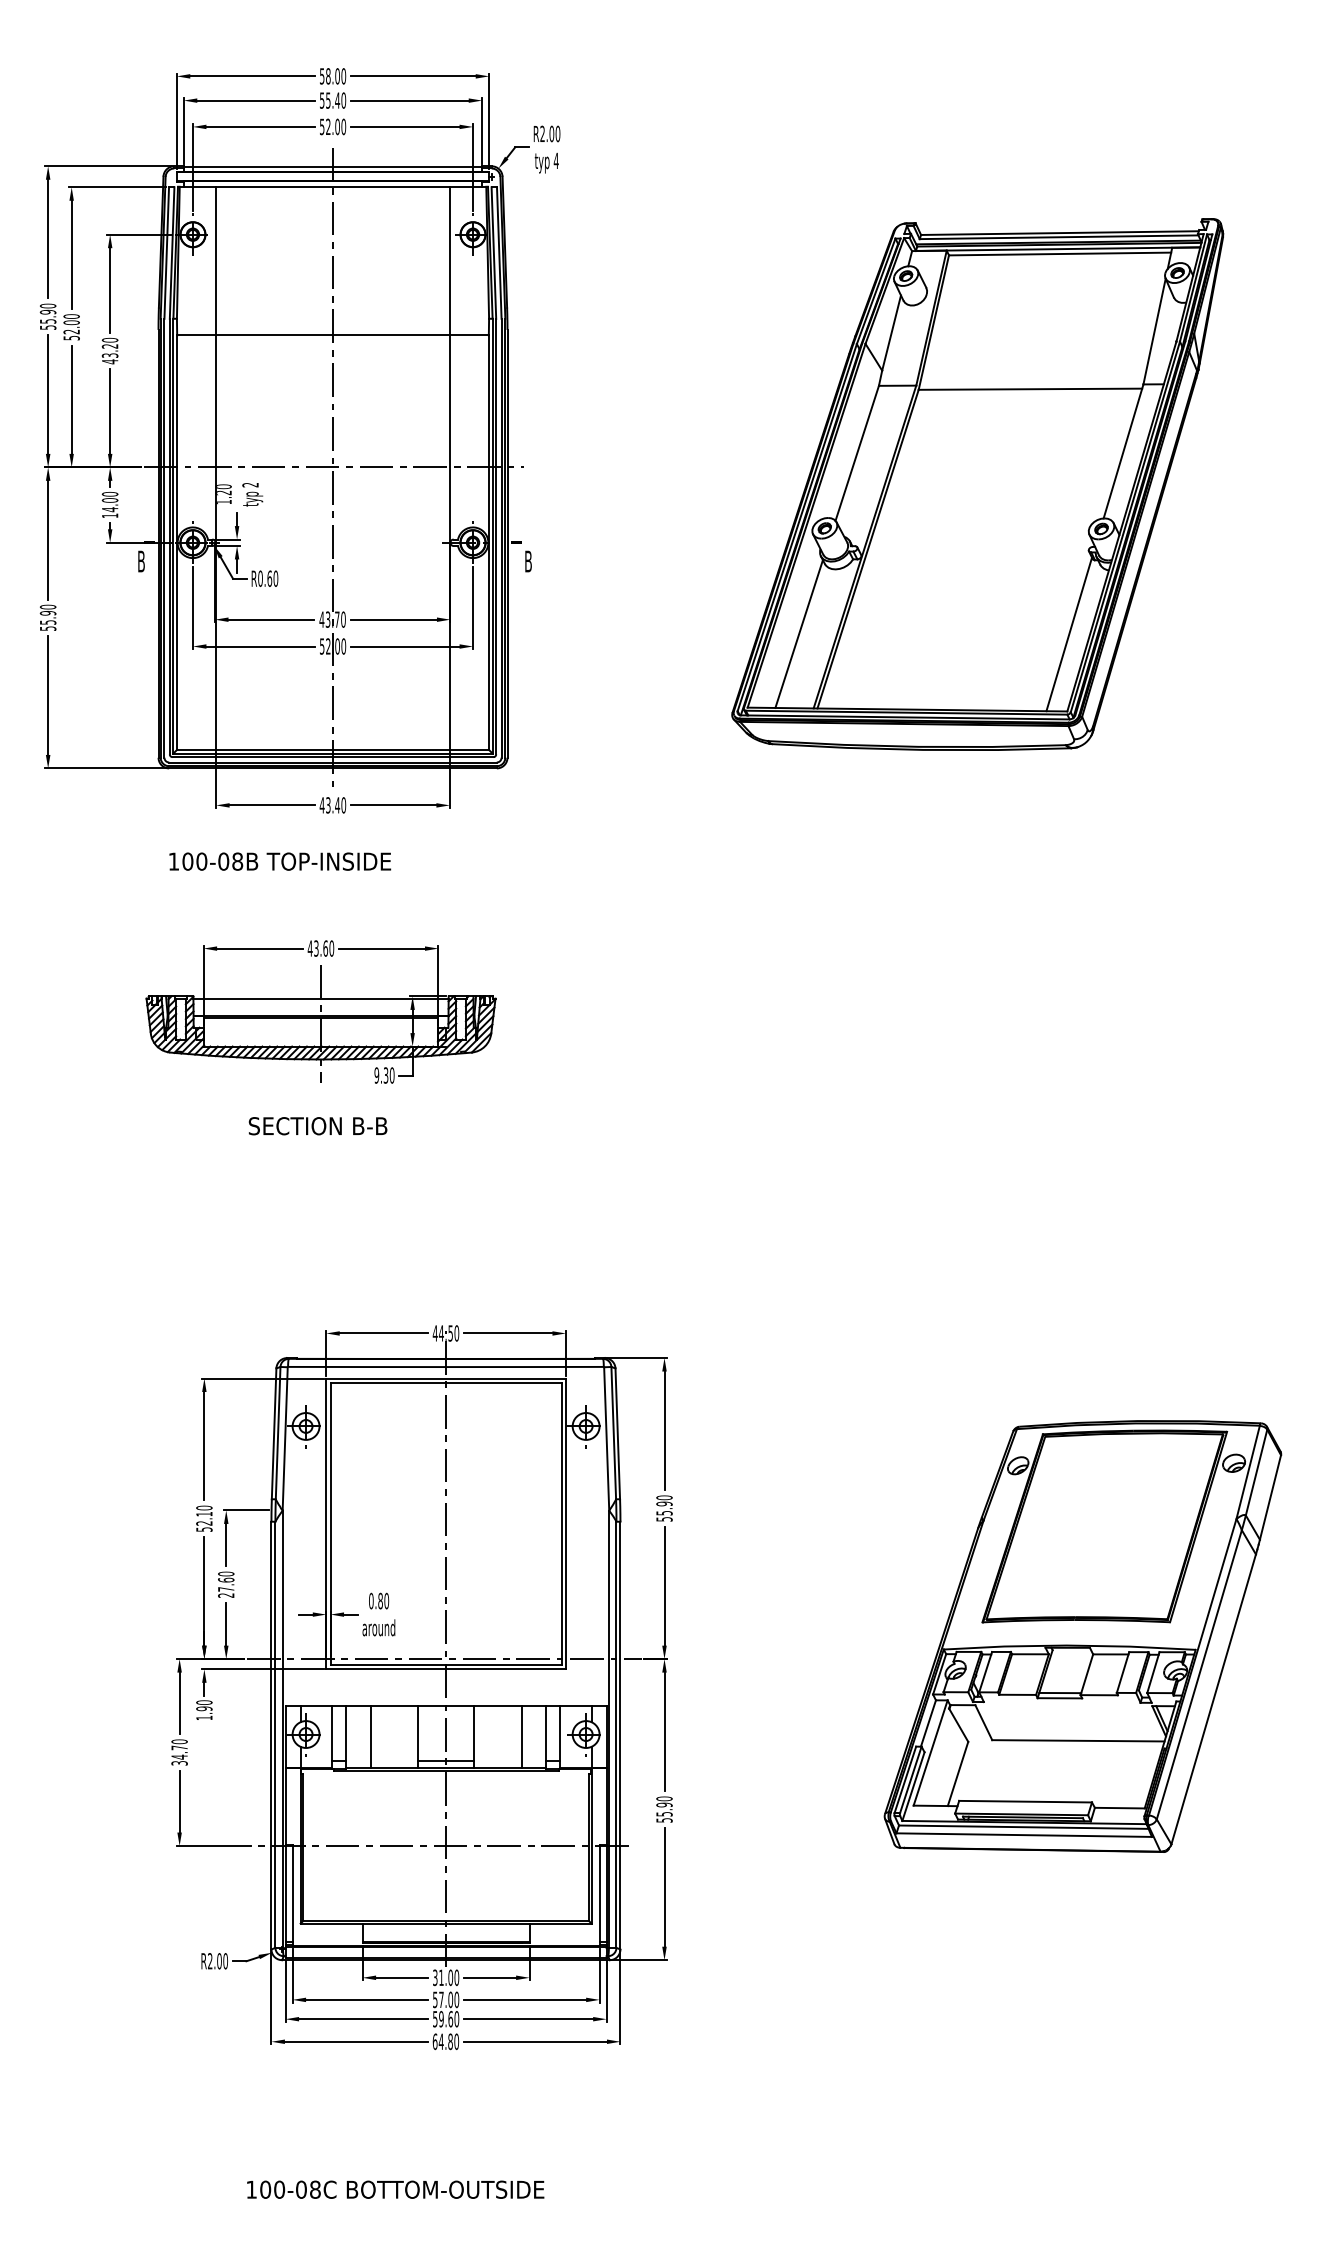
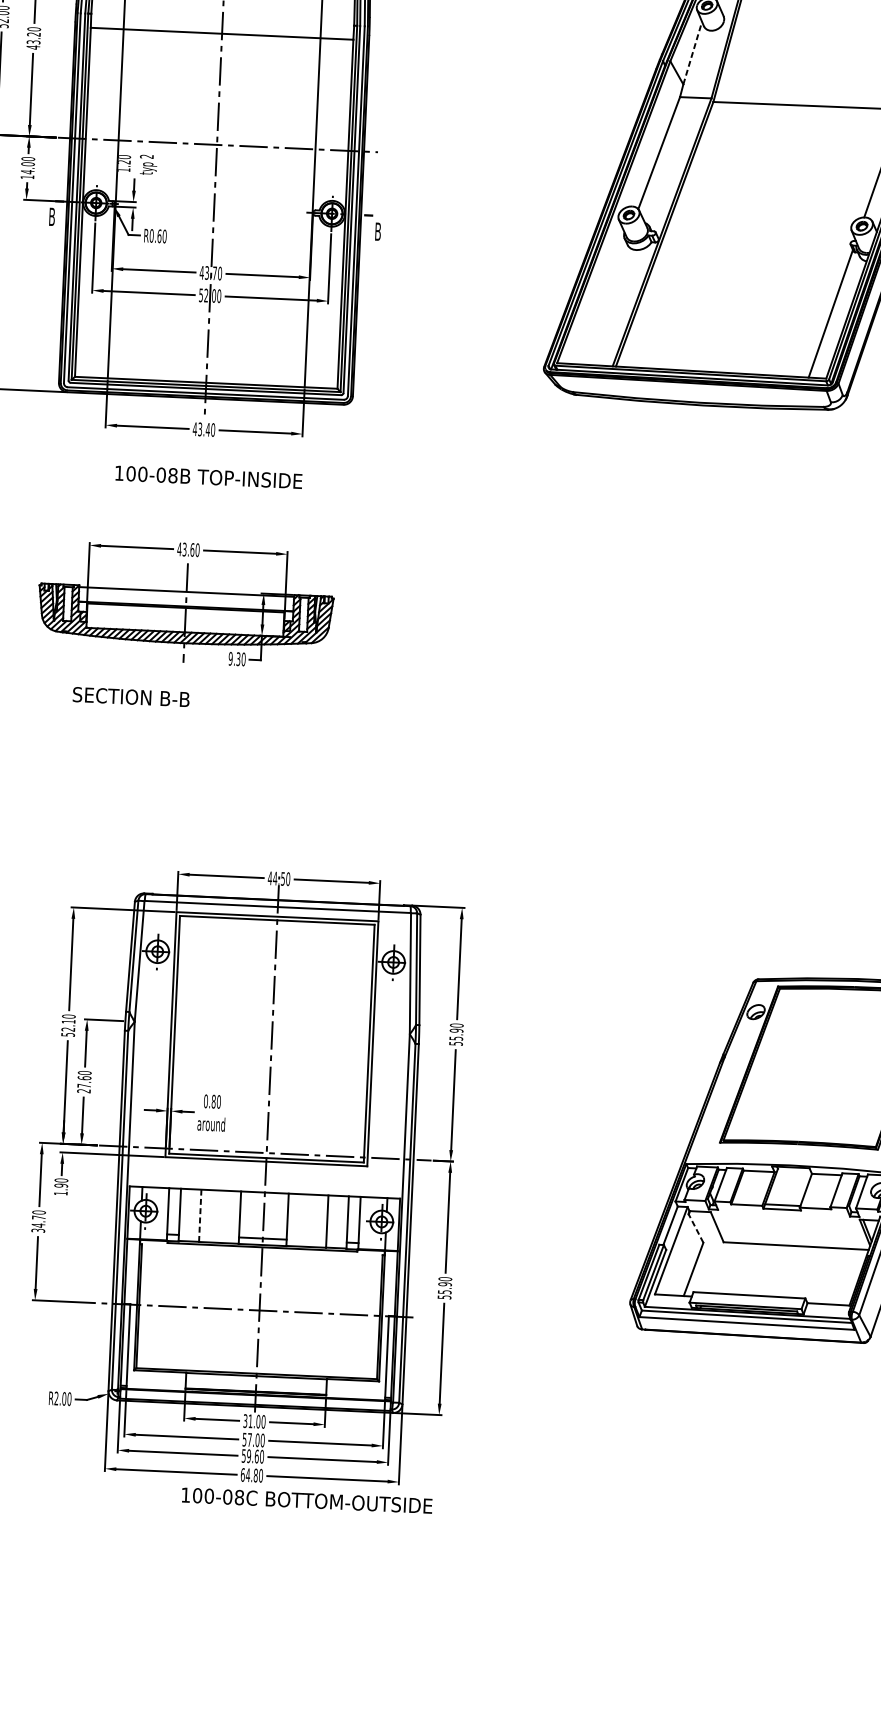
line: (891, 333) -> (692, 53), solid -> dashed
line: (798, 633) -> (602, 302), removed
text: (280, 861) -> (209, 477), moved
text: (317, 1126) -> (130, 697), moved
line: (958, 1724) -> (695, 1227), solid -> dashed
line: (370, 1736) -> (200, 1215), solid -> dashed
text: (395, 2189) -> (307, 1500), moved

